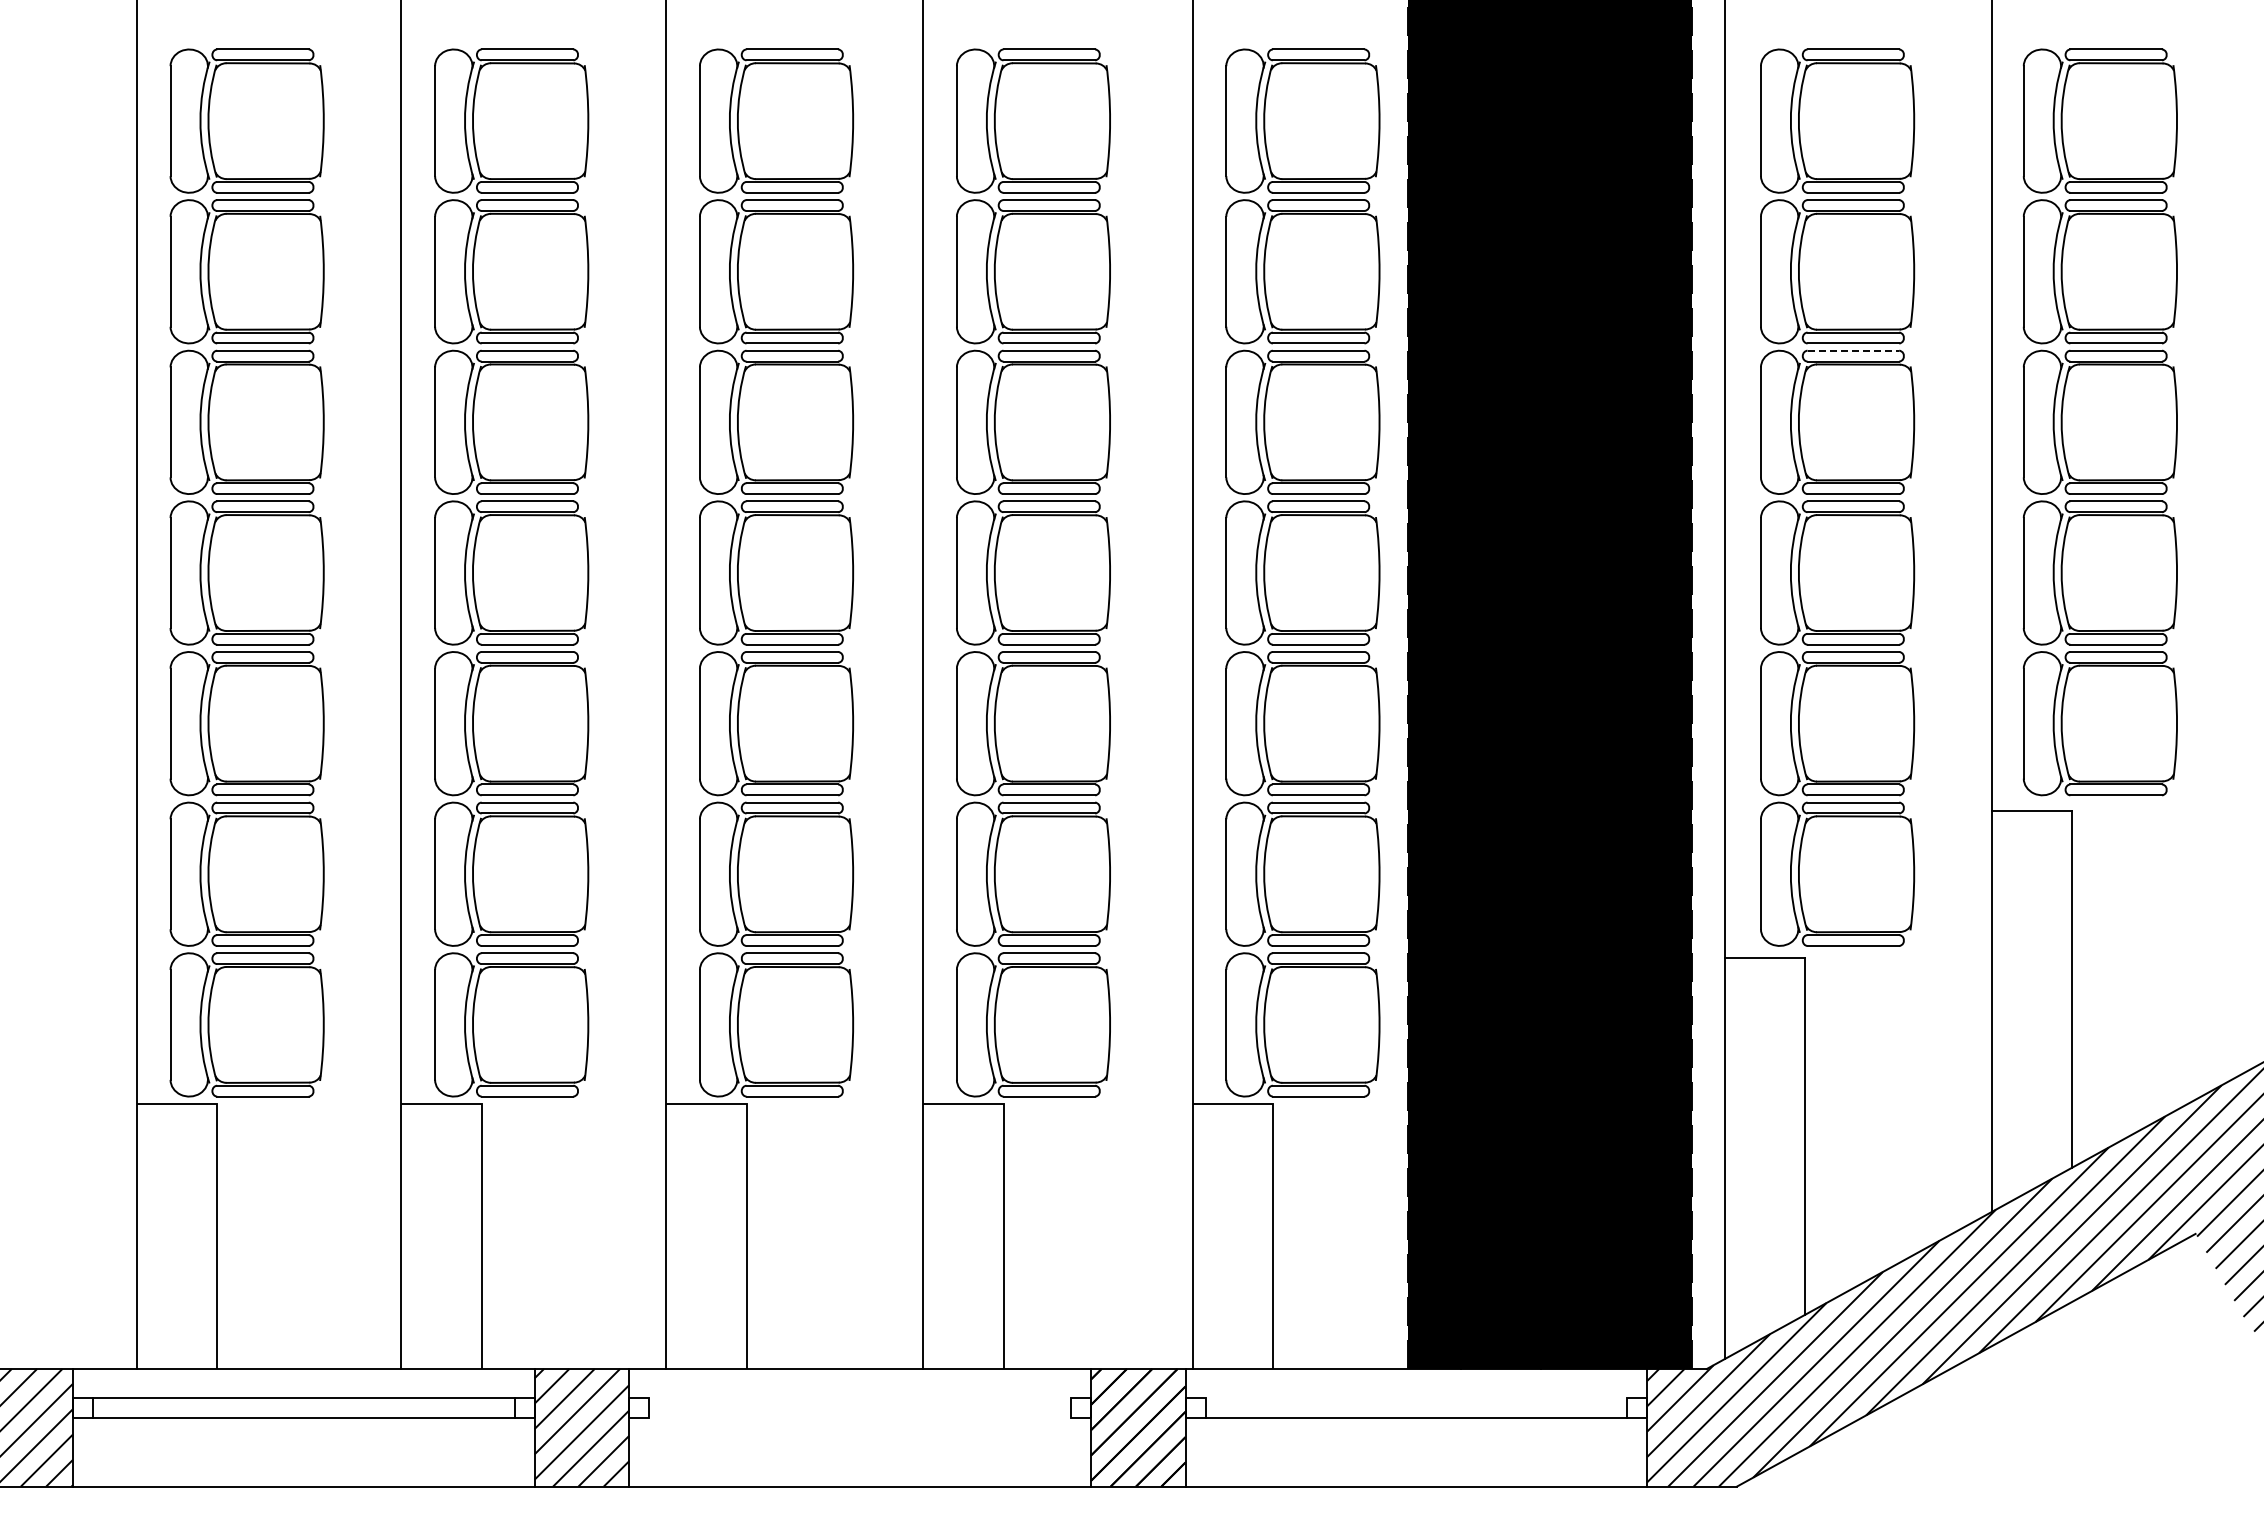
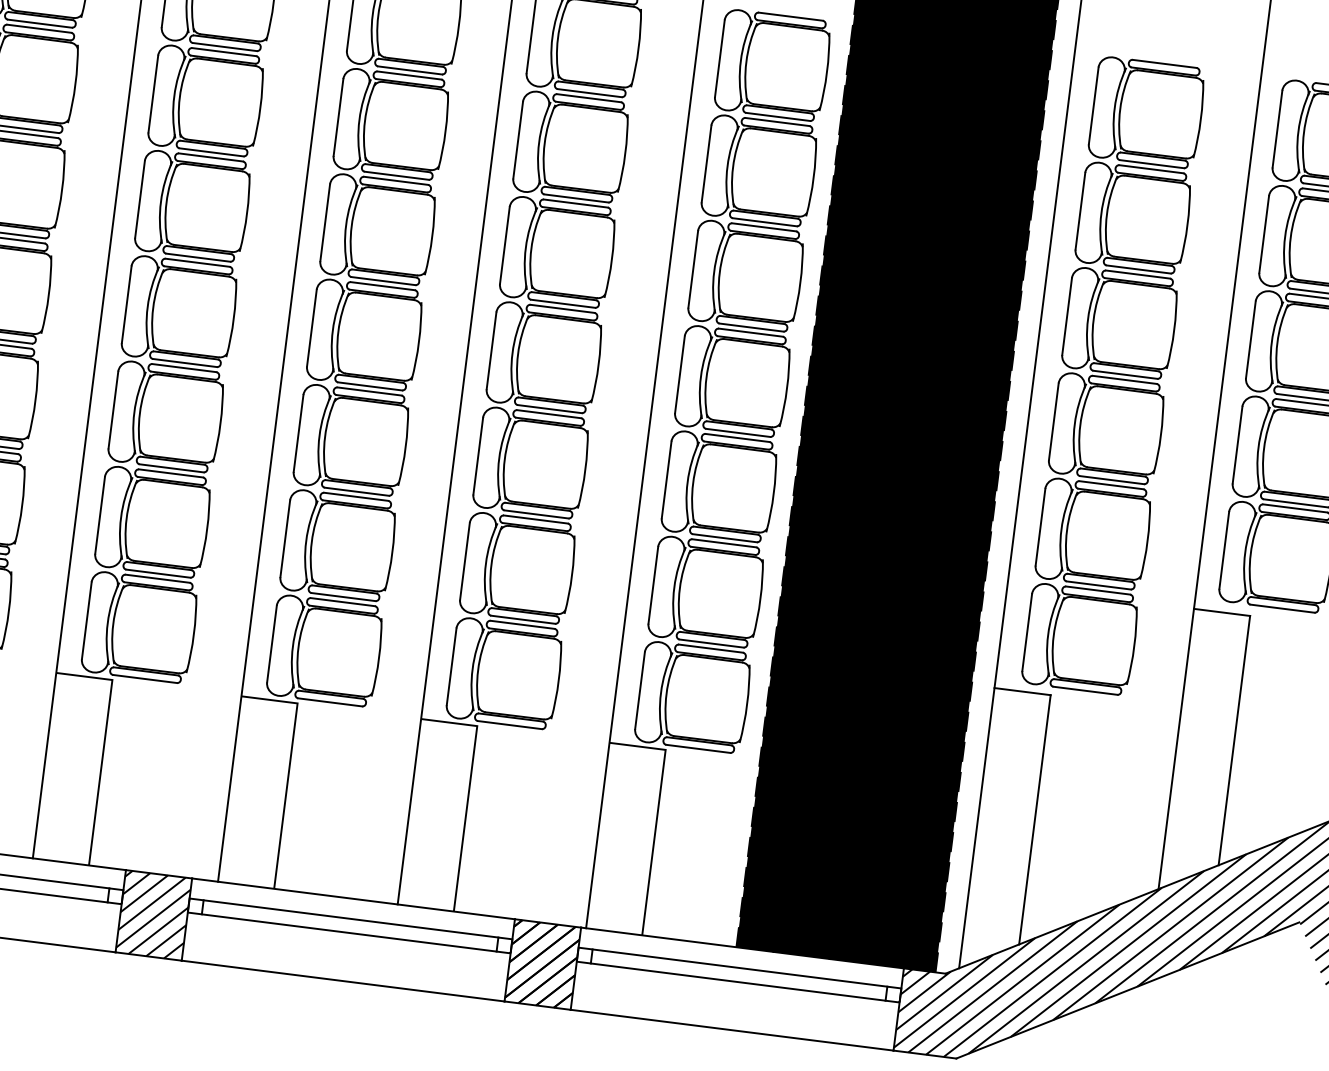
line: (1853, 350) -> (1138, 274), dashed -> solid
line: (859, 1397) -> (350, 918), added
line: (1416, 1397) -> (740, 967), added
line: (859, 1417) -> (348, 932), added

